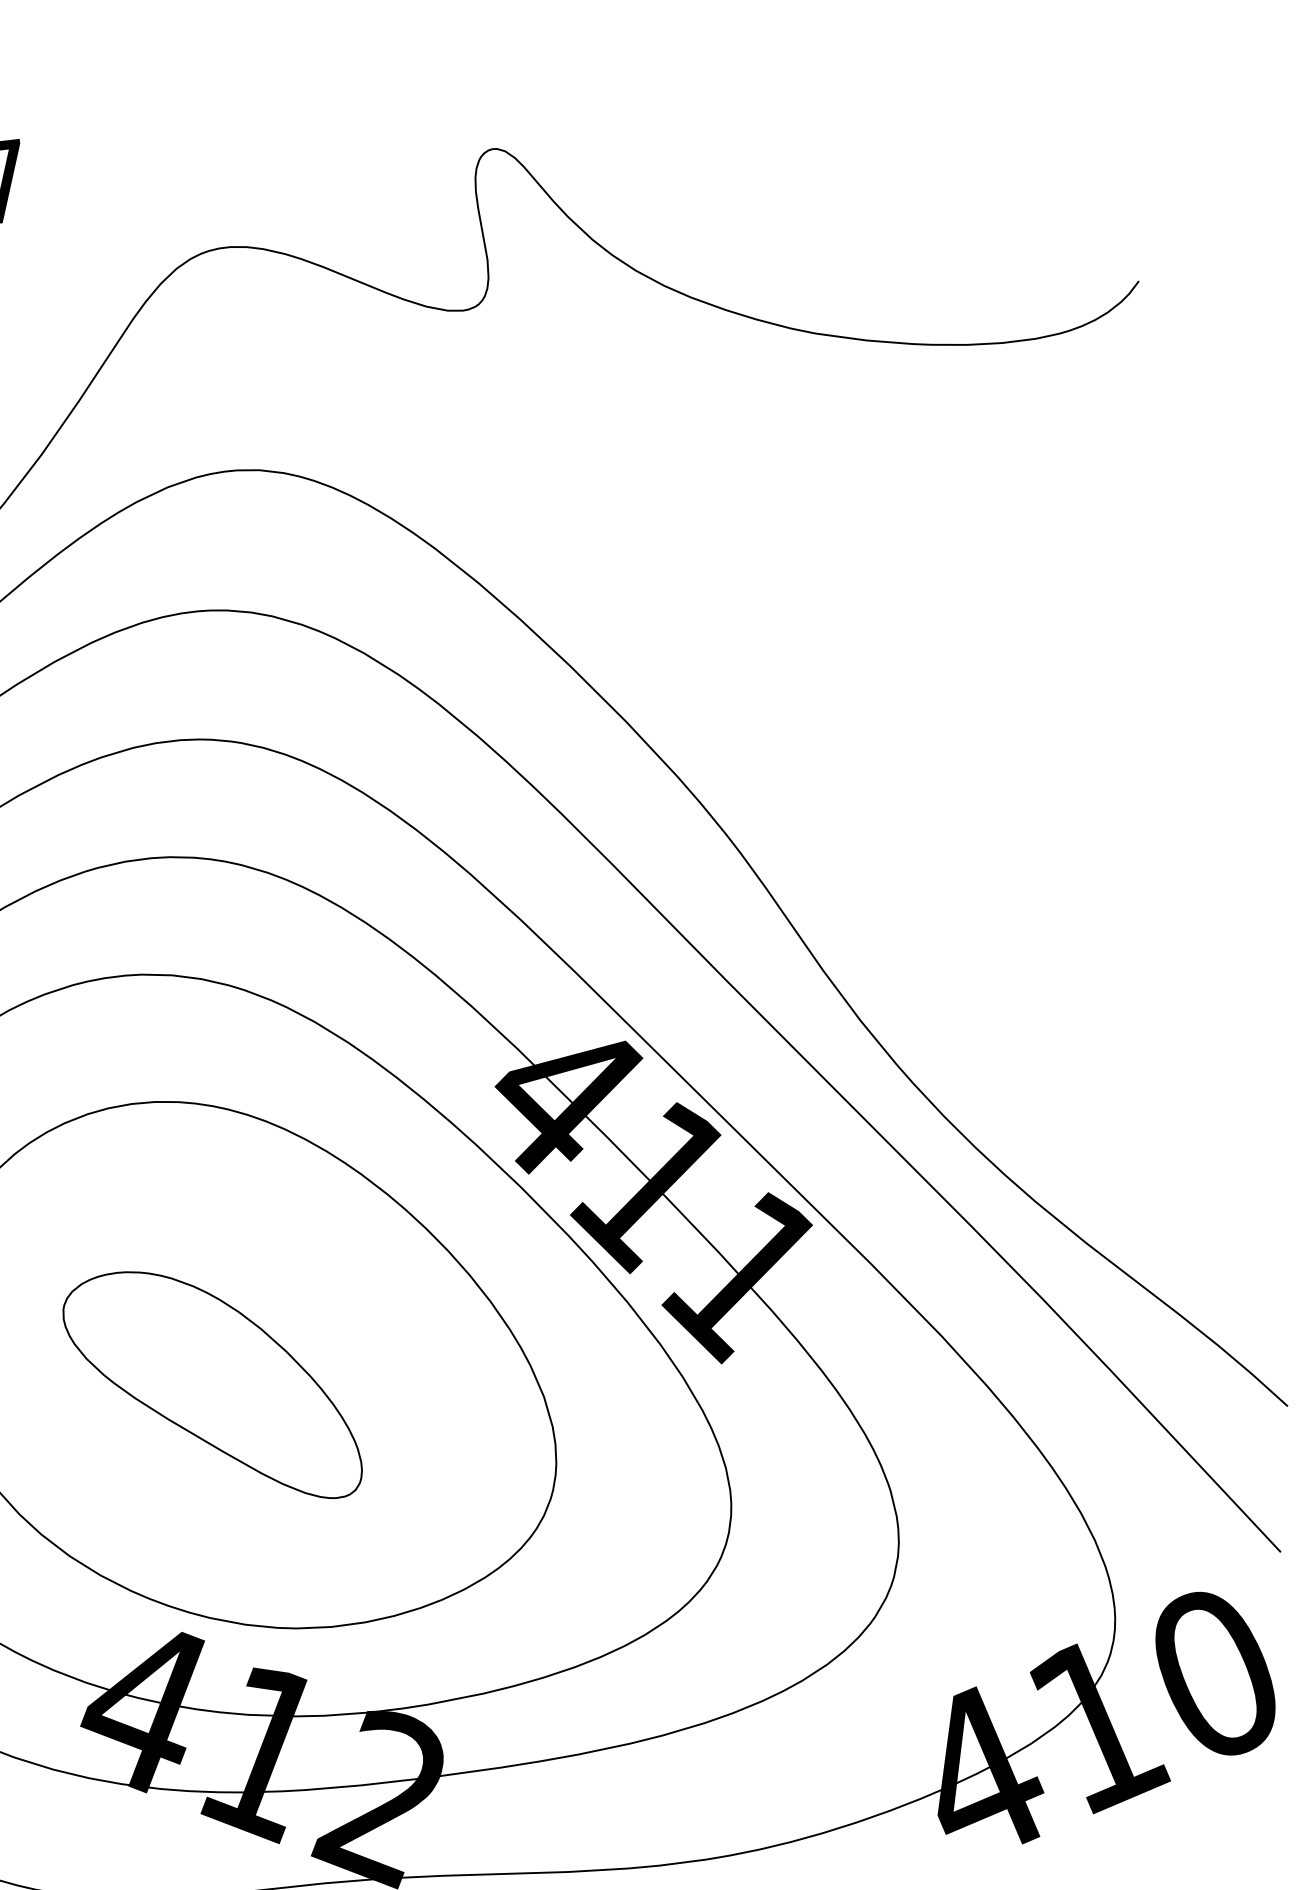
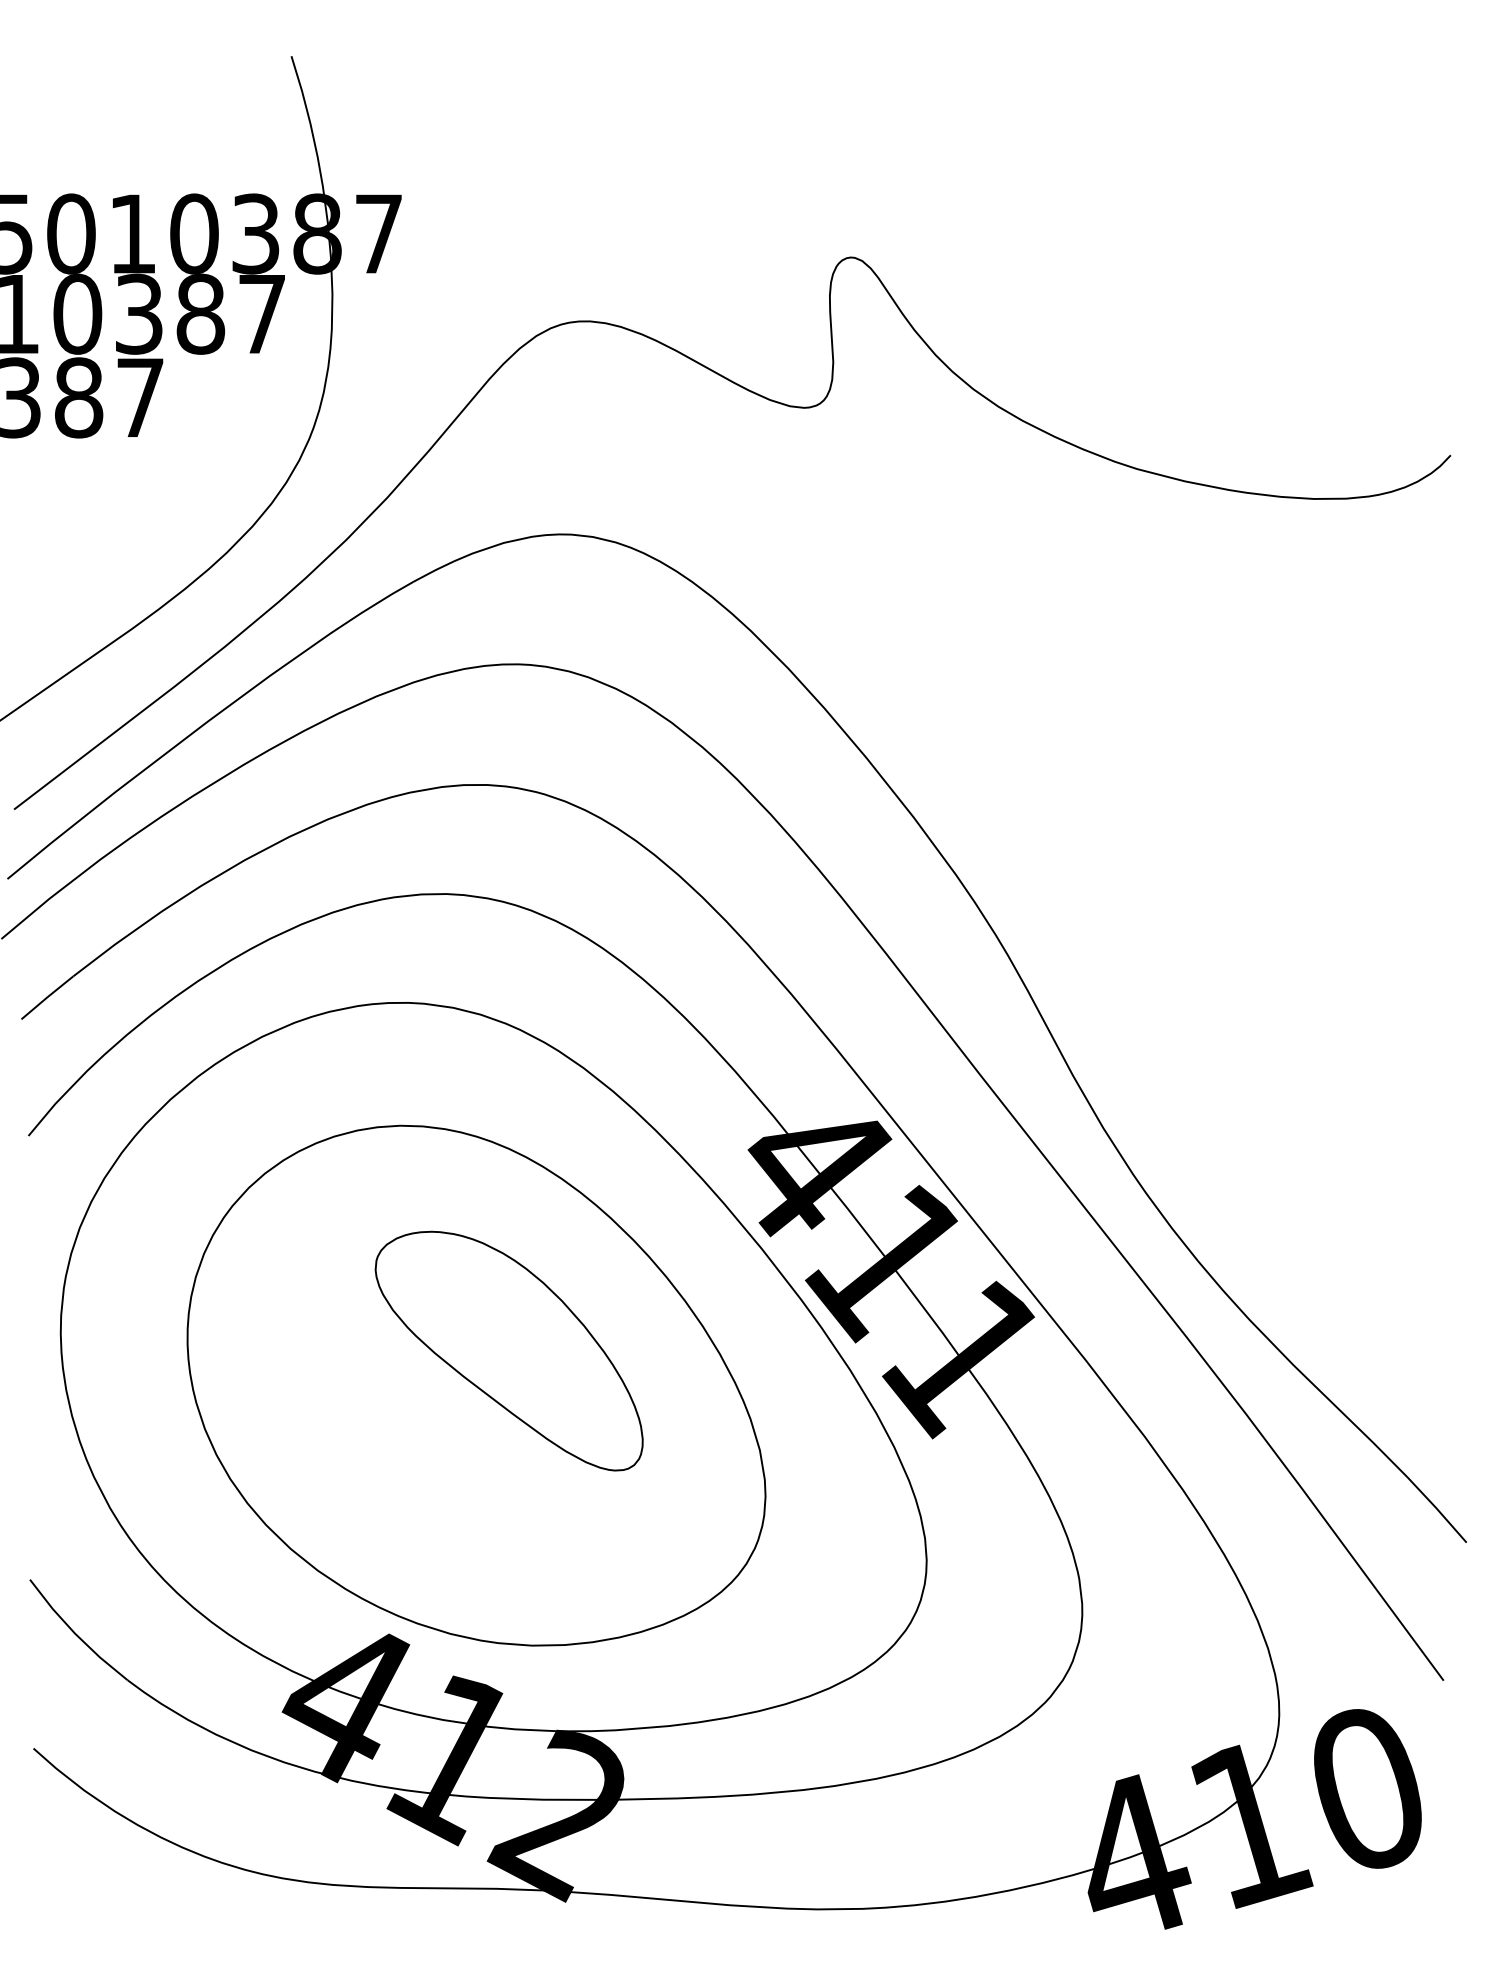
part: (211, 1386) -> (508, 1350), moved

